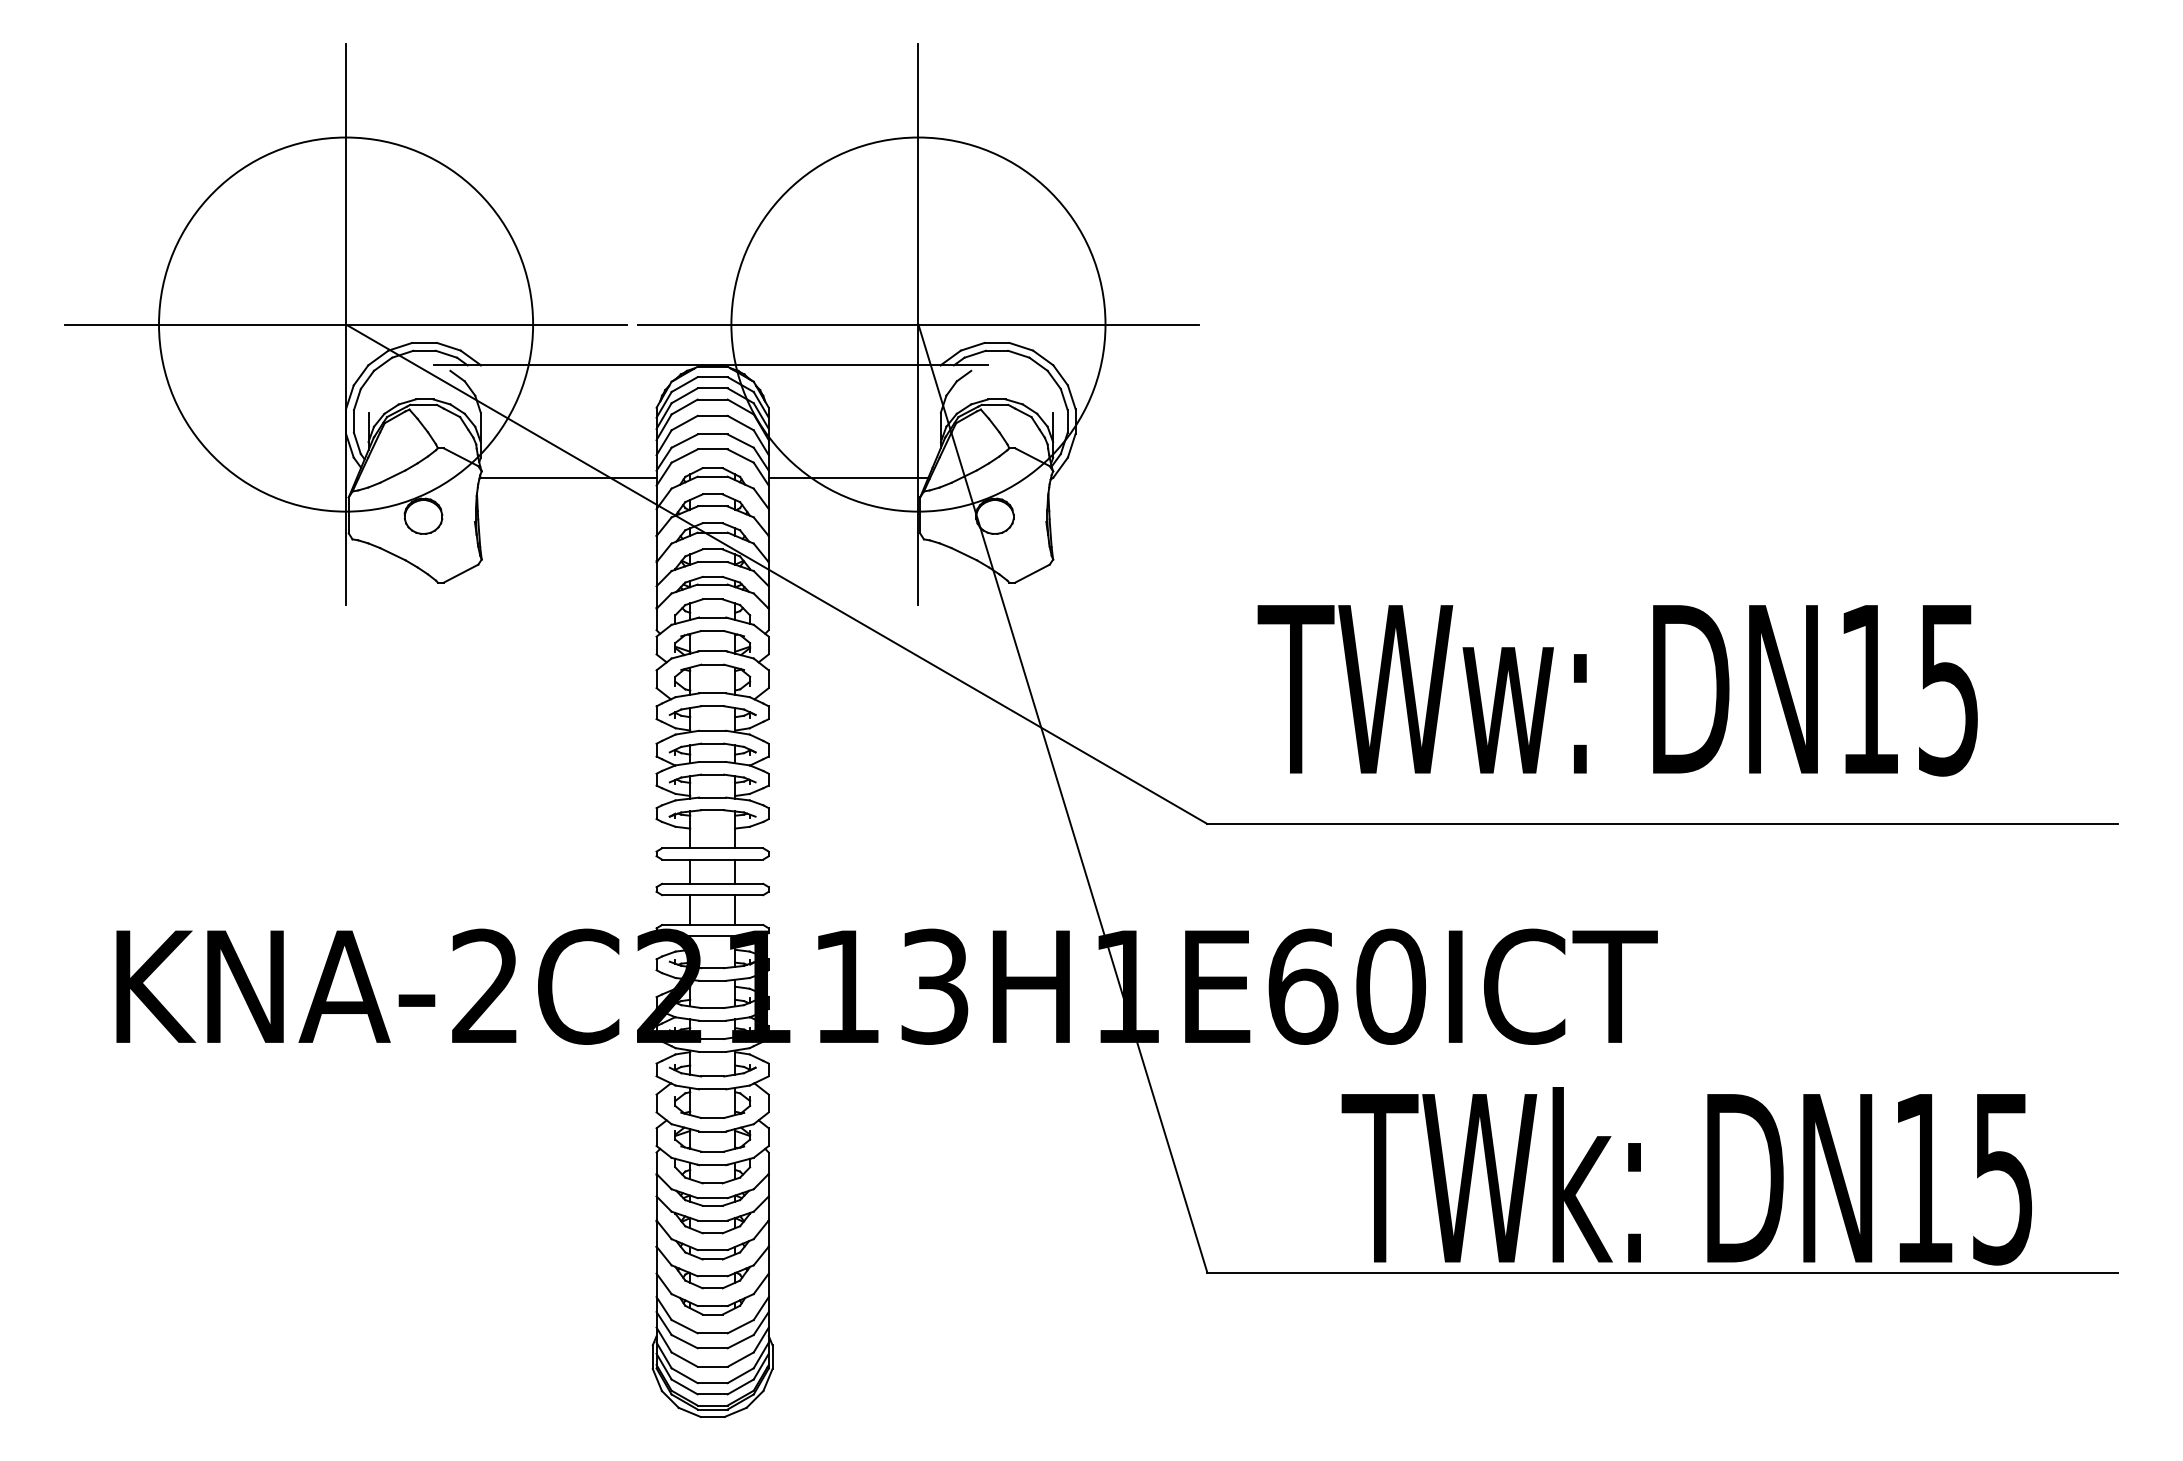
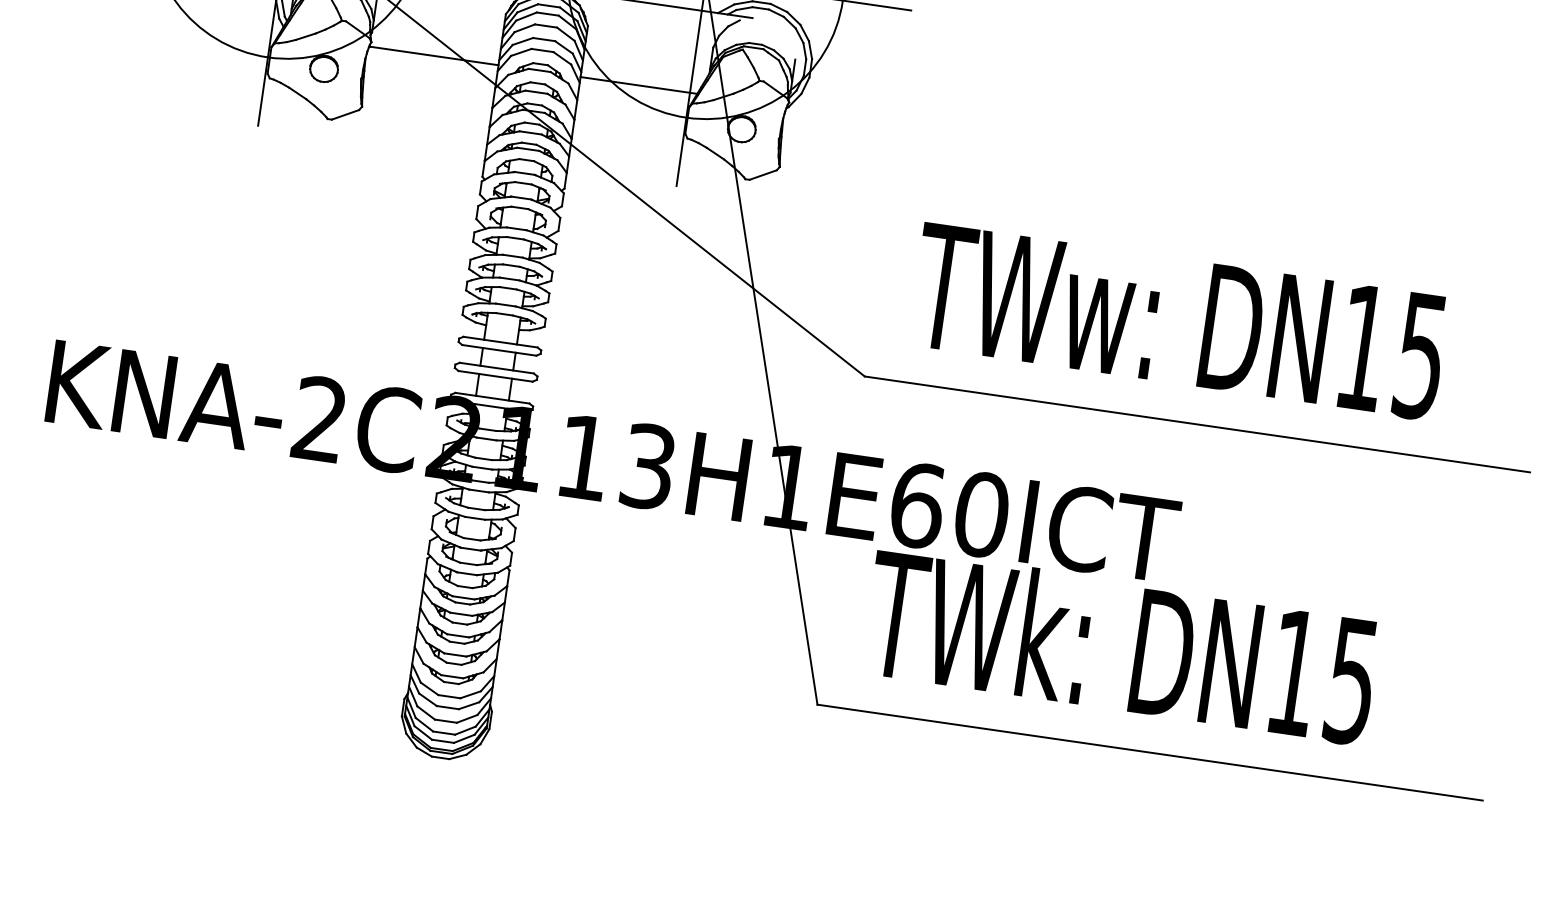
text: (1686, 1176) -> (1120, 646), moved

